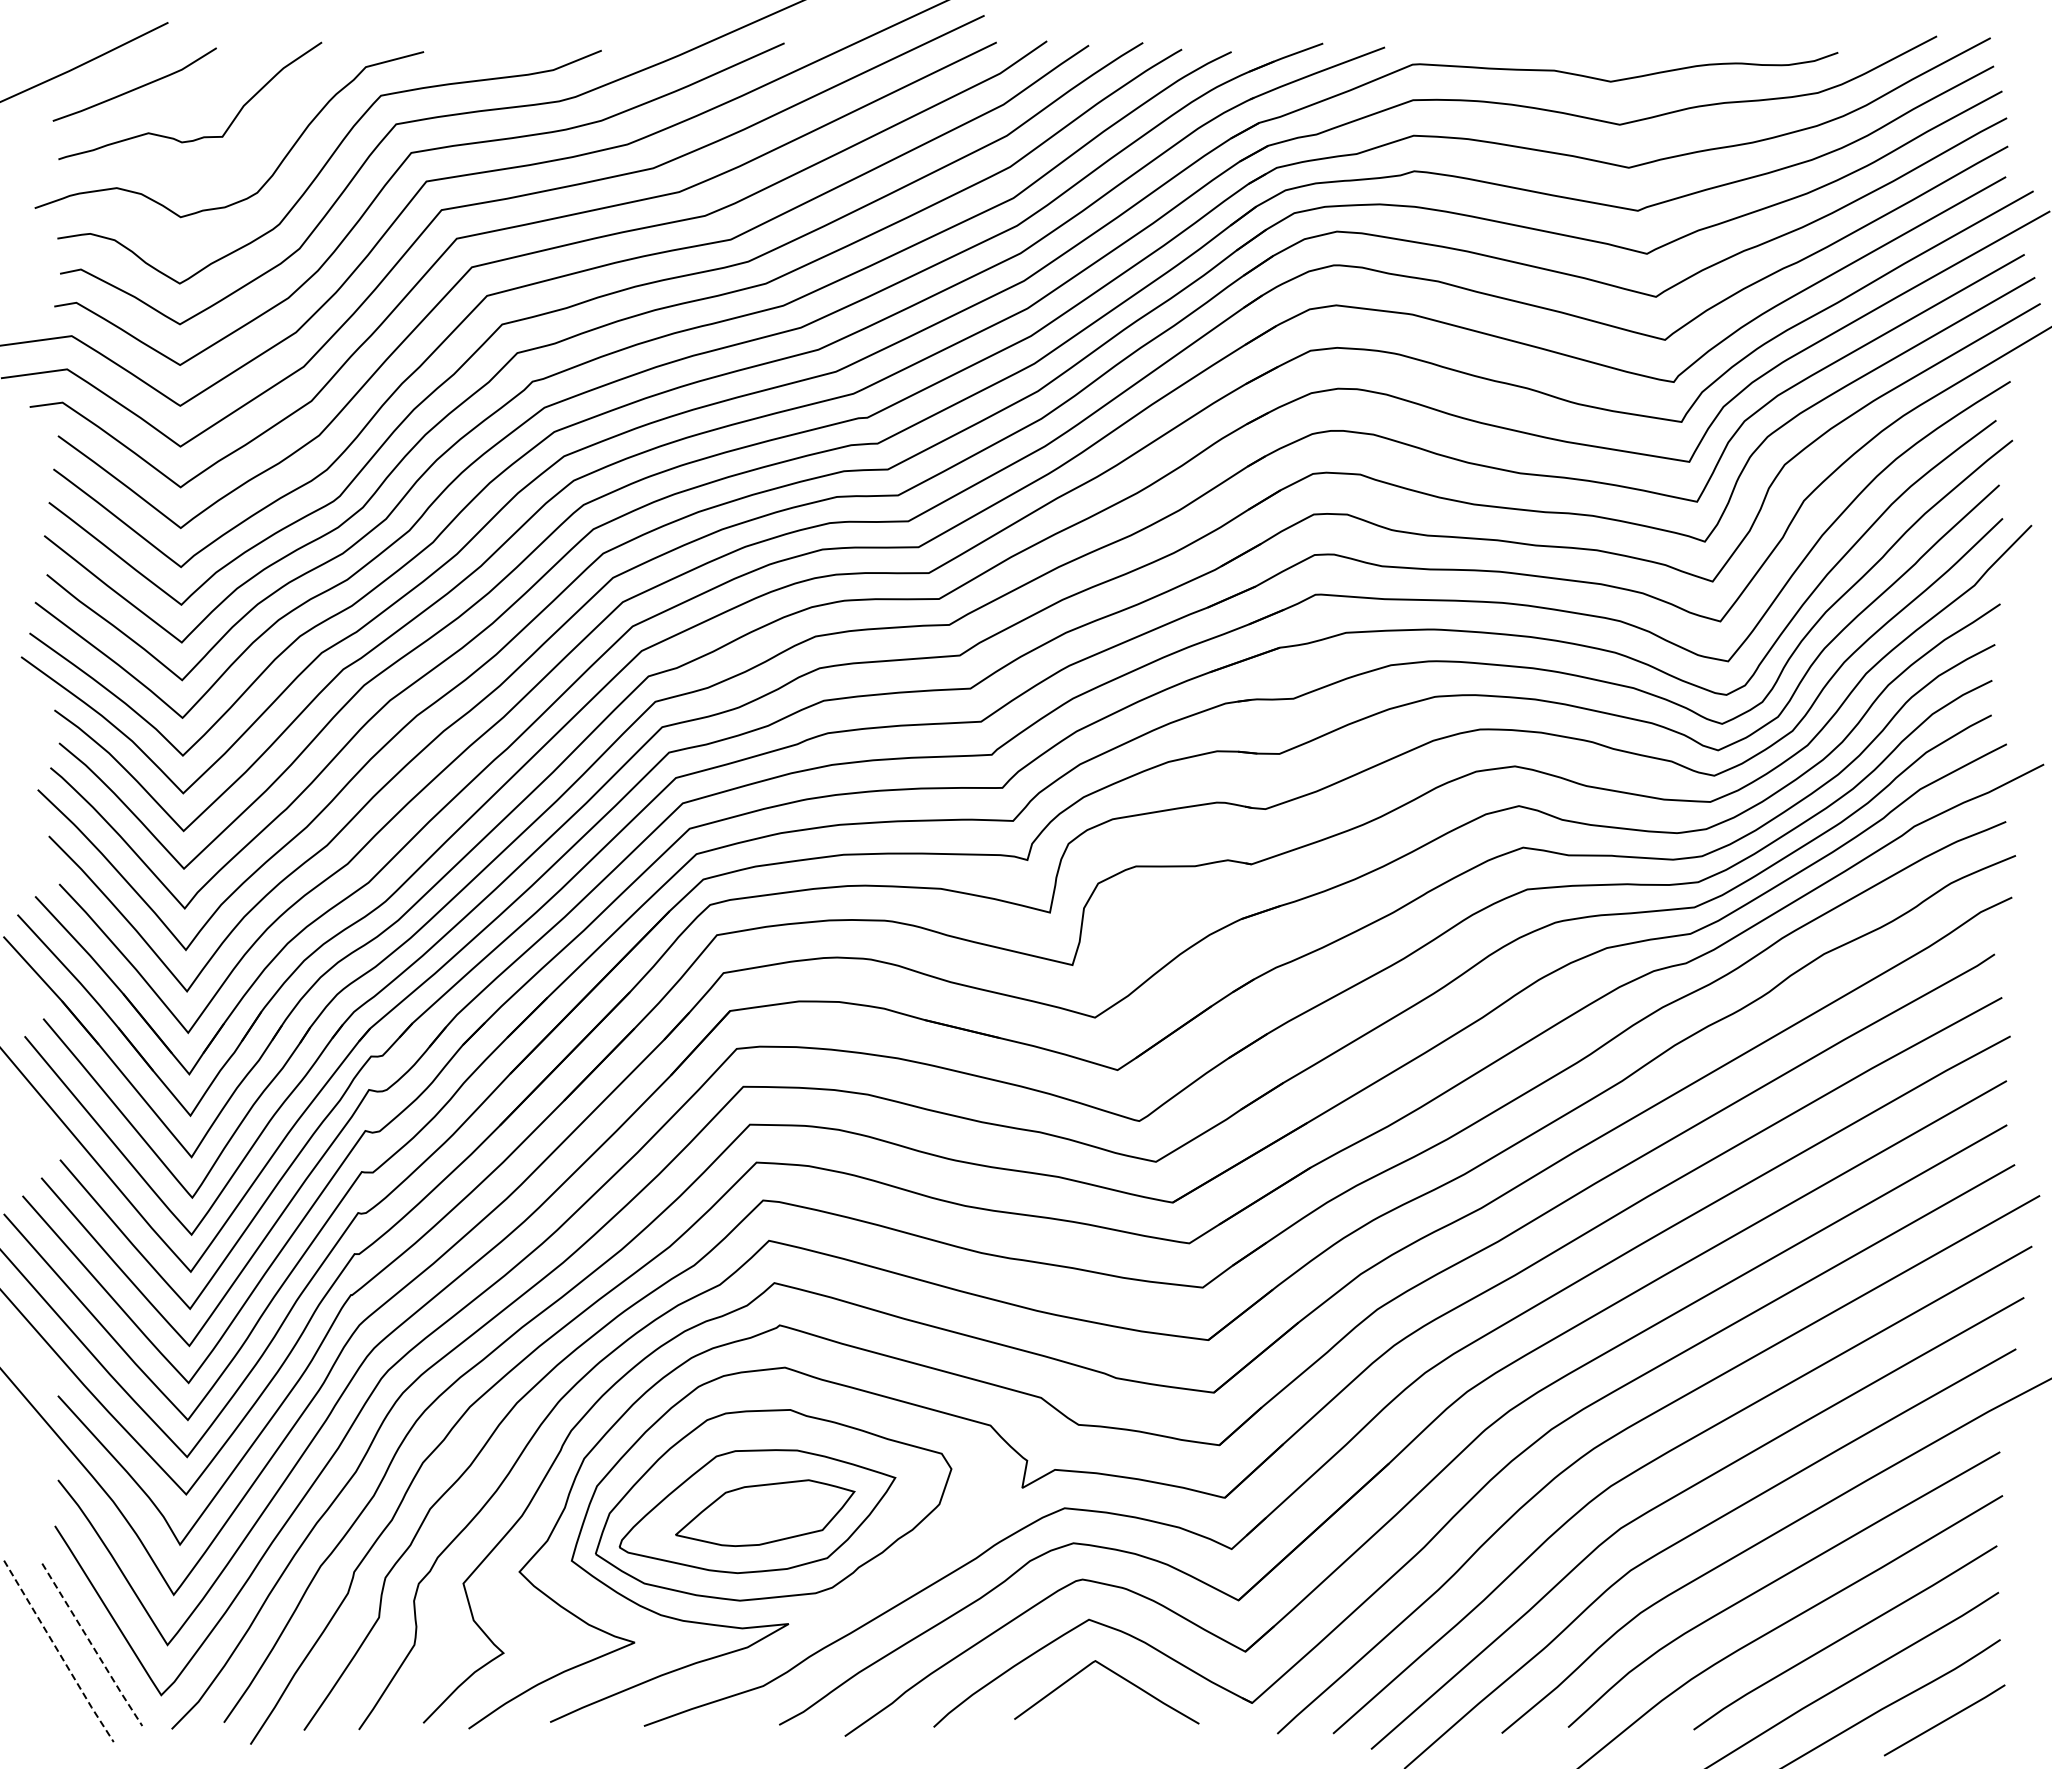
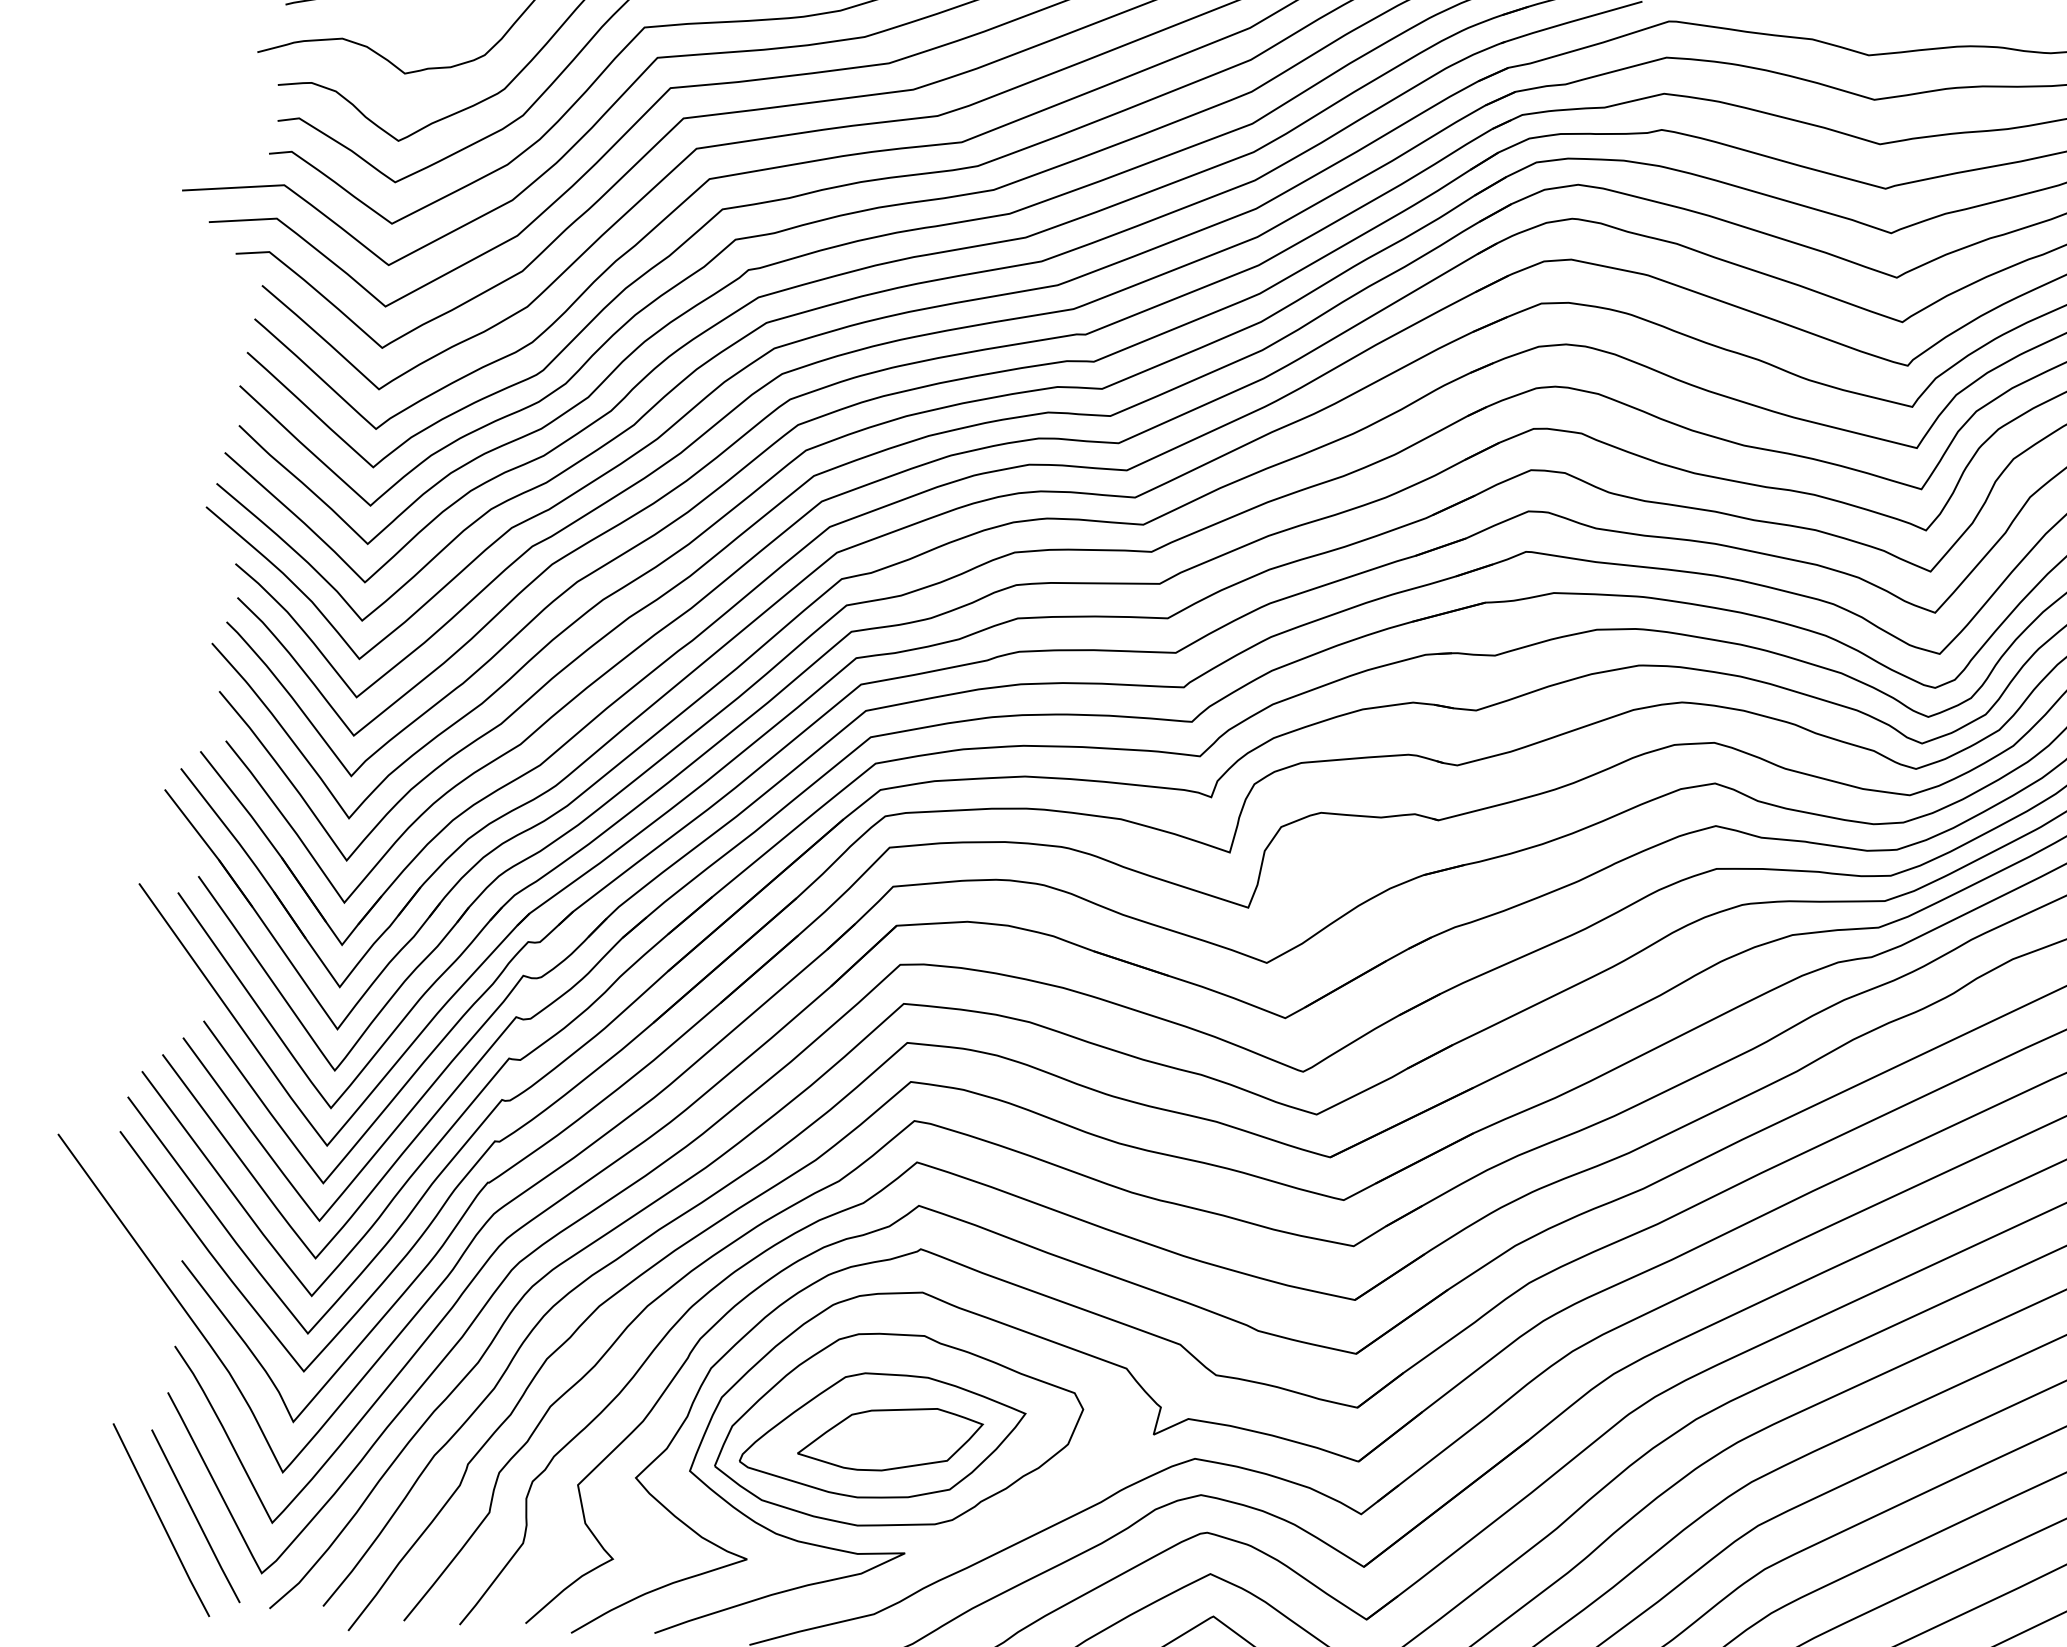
line: (92, 1645) -> (196, 1517), dashed -> solid
line: (58, 1652) -> (160, 1521), dashed -> solid

